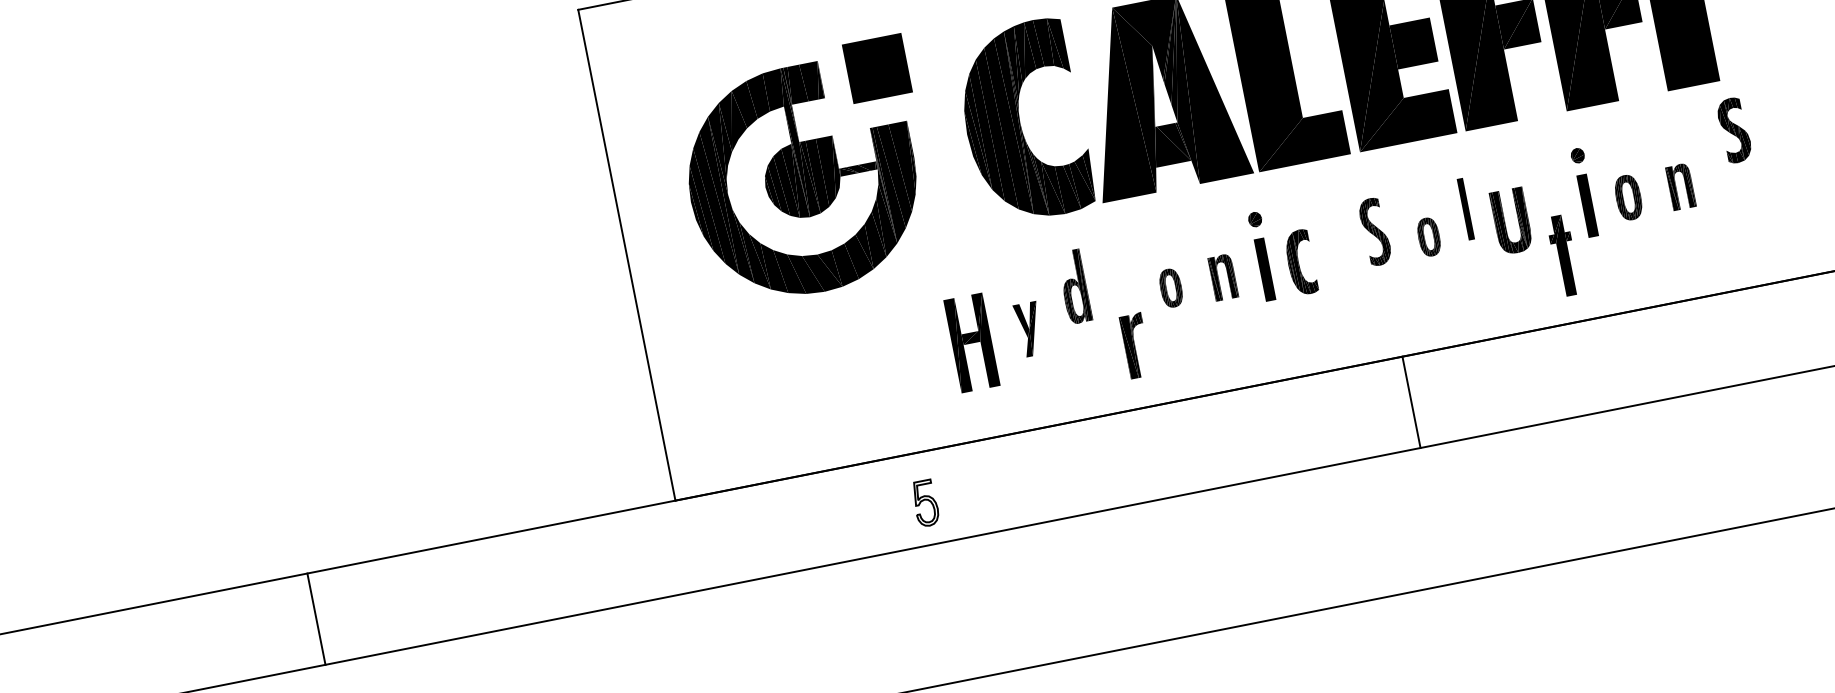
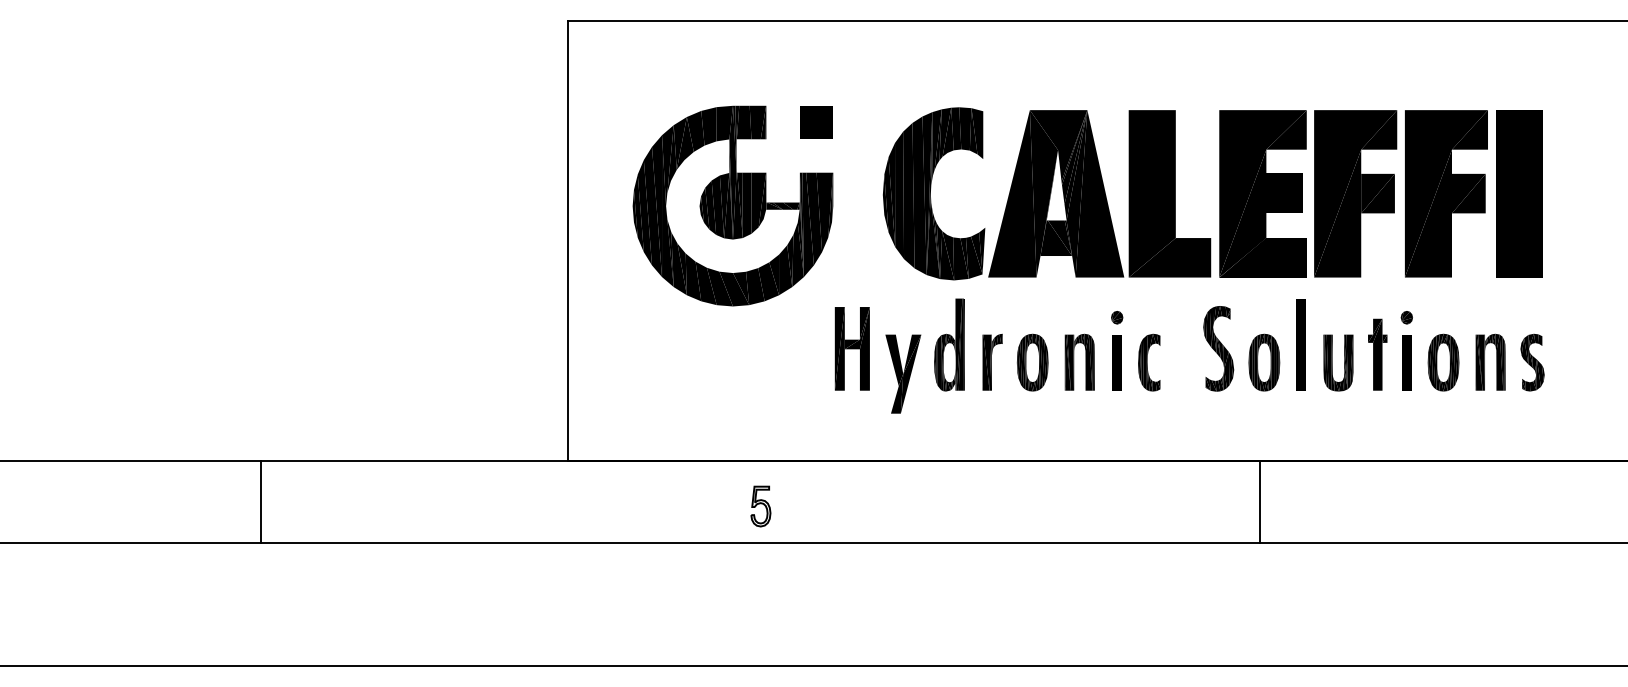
part: (877, 68) -> (816, 122), size x0.62
part: (1734, 130) -> (1532, 362), moved
part: (1680, 186) -> (1490, 361), size x1.43
part: (1628, 197) -> (1443, 362), size x1.43
part: (1465, 209) -> (1300, 344), size x1.67
part: (1374, 231) -> (1218, 348), size x1.43
part: (1429, 236) -> (1264, 362), size x1.67
part: (1563, 255) -> (1377, 354), moved
part: (1222, 276) -> (1079, 361), size x1.43
part: (1074, 286) -> (949, 344), size x1.43
part: (1170, 288) -> (1032, 362), size x1.67
part: (1029, 328) -> (903, 373), size x1.67
part: (970, 342) -> (851, 348), moved
part: (1135, 344) -> (992, 361), moved
line: (1411, 402) -> (1259, 502), moved
part: (925, 503) -> (760, 506), moved
line: (316, 619) -> (260, 502), moved

